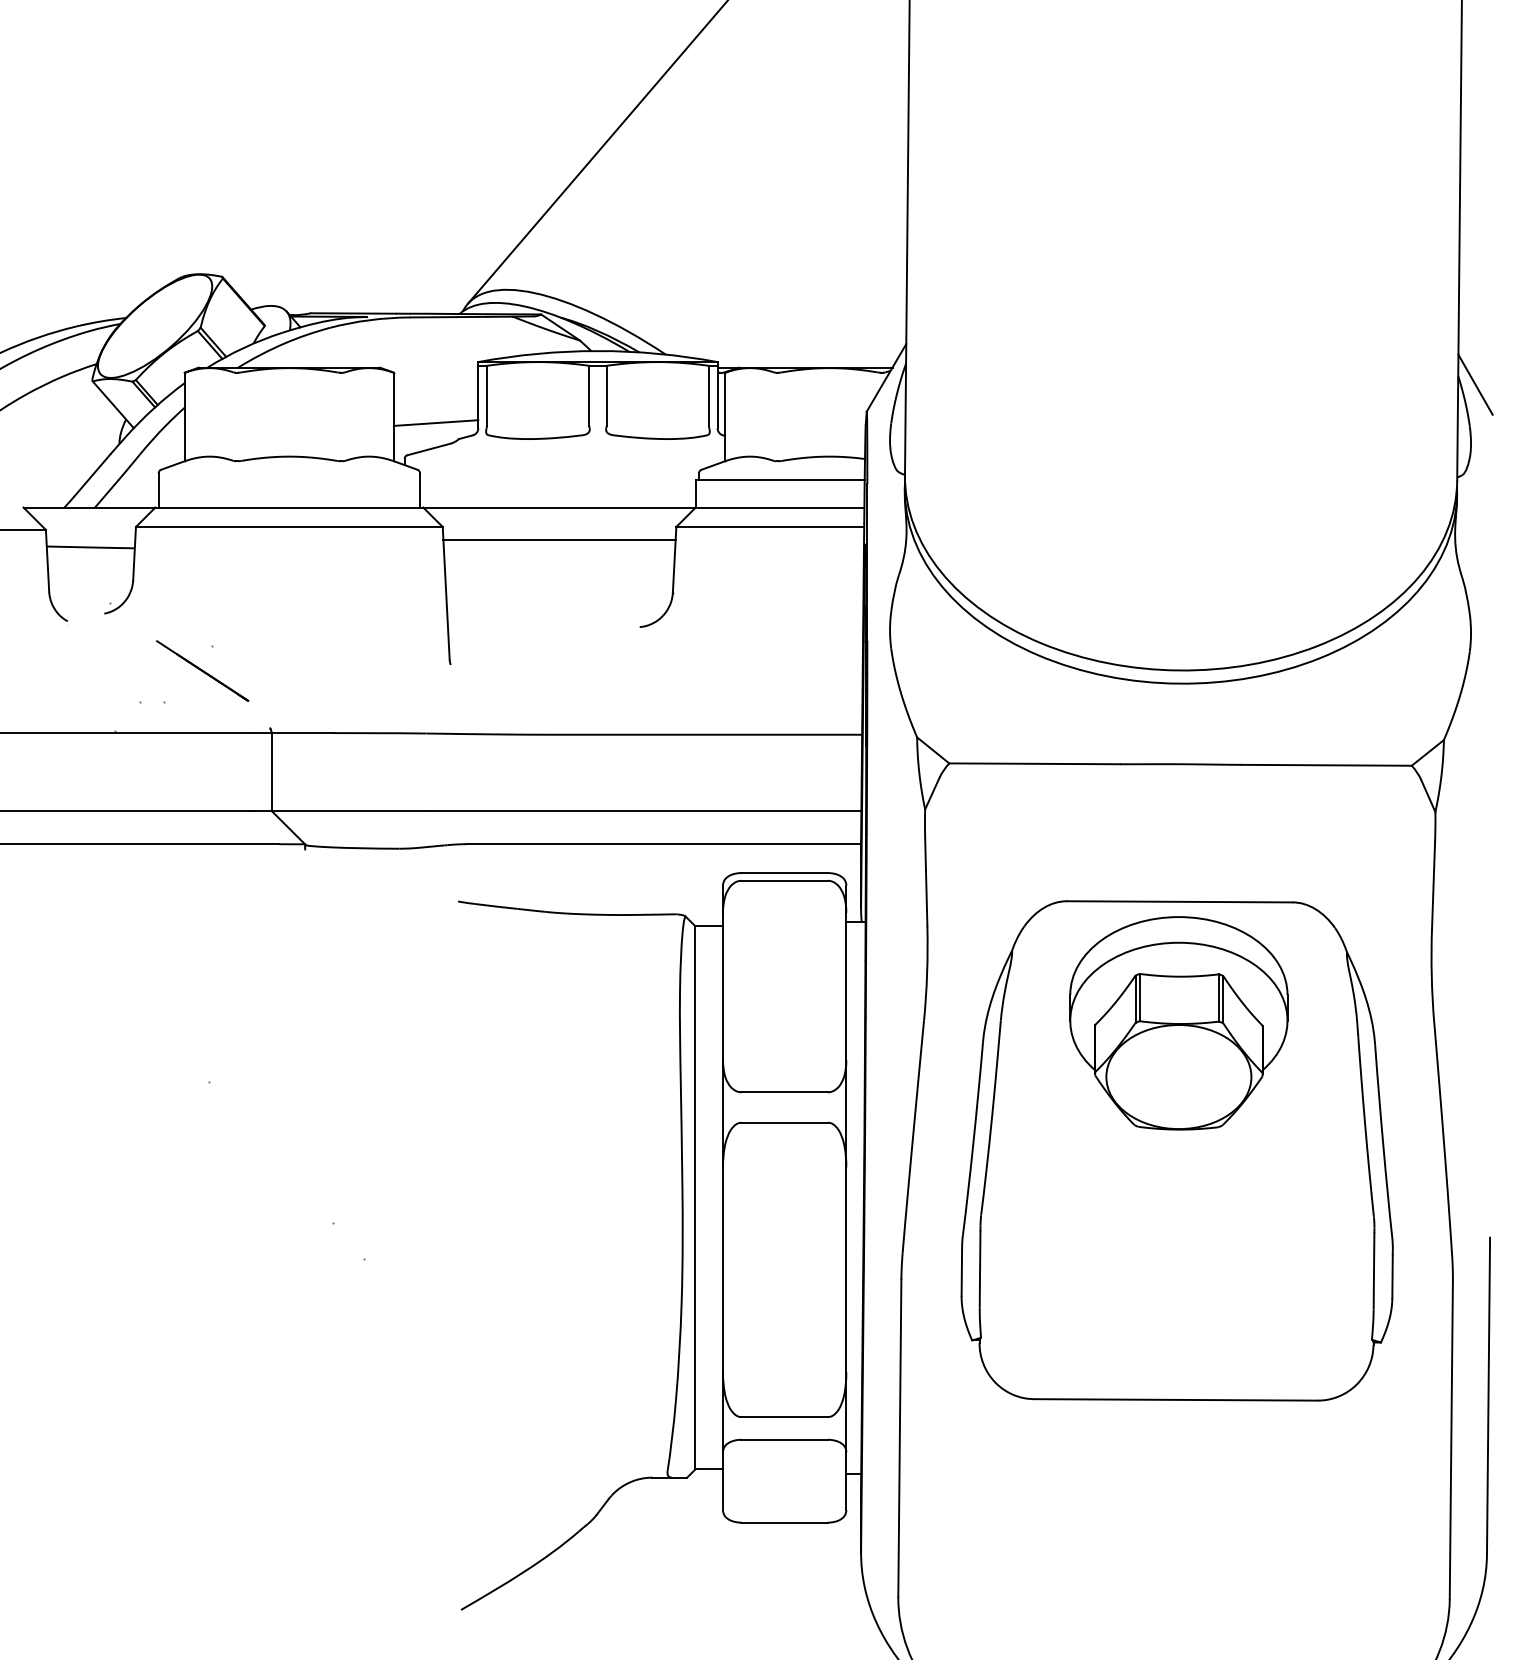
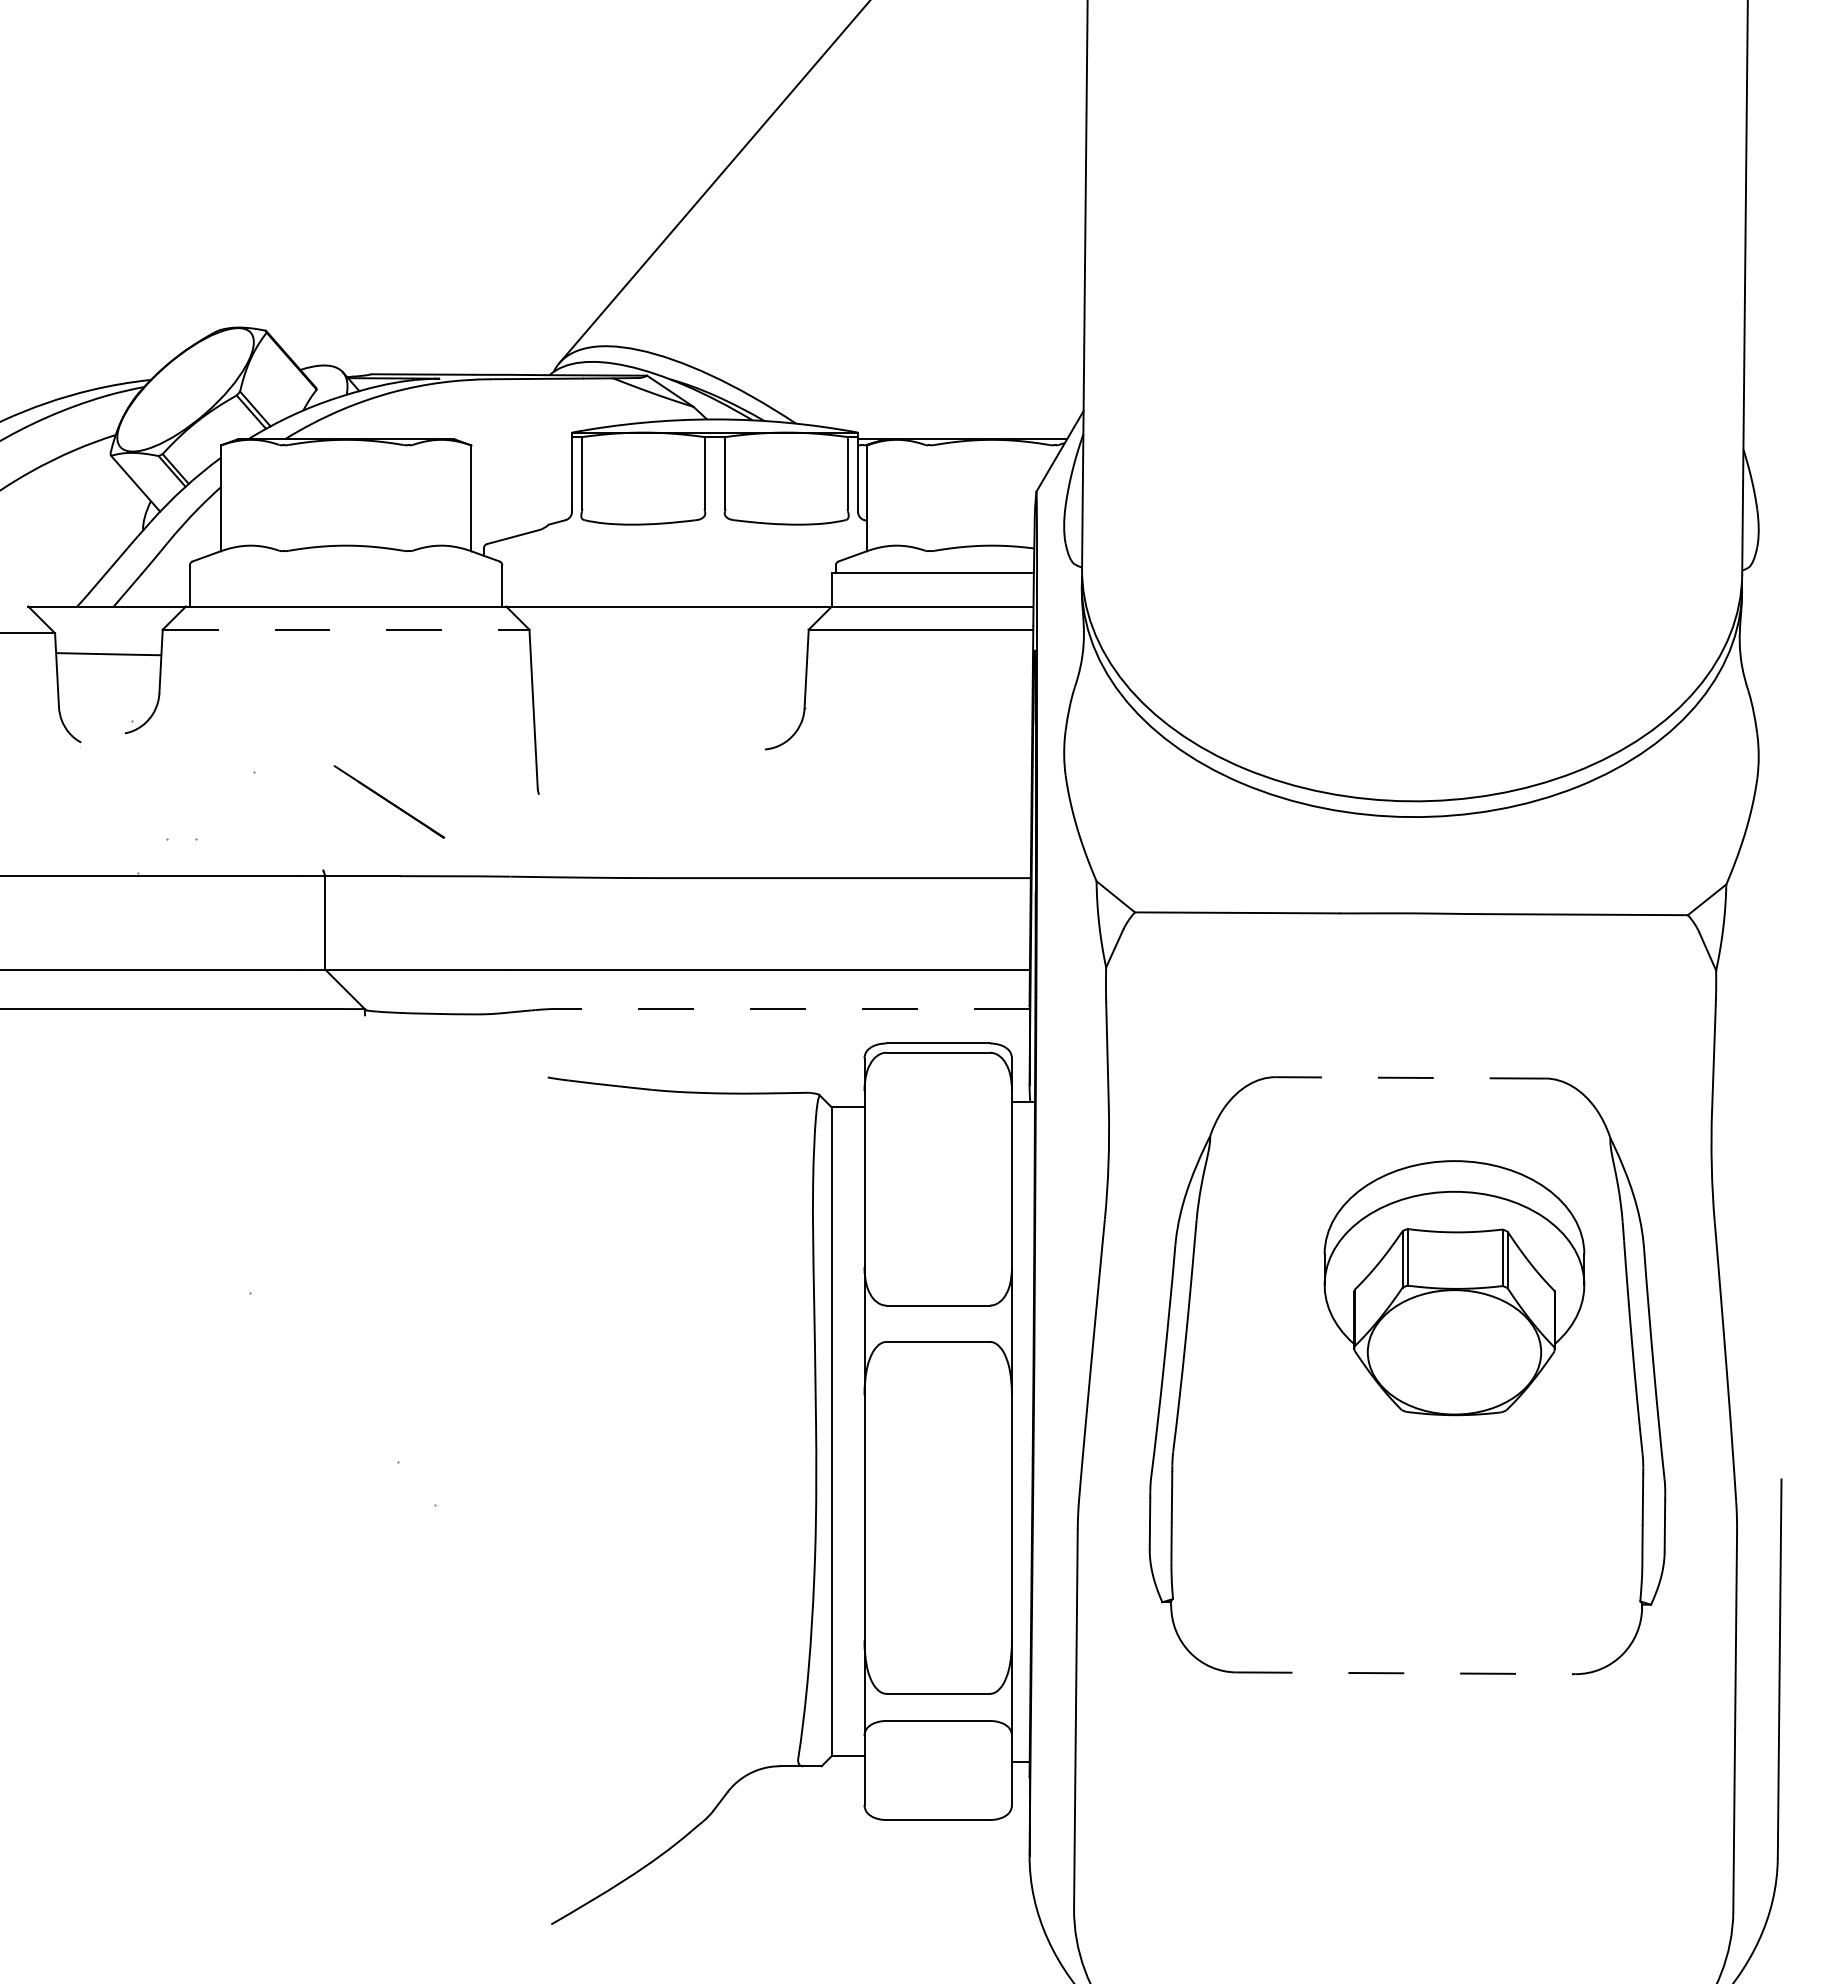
line: (1475, 384) -> (1763, 459), removed
line: (436, 423) -> (521, 505), removed
line: (289, 526) -> (346, 629), solid -> dashed
line: (559, 539) -> (668, 644), removed
line: (202, 670) -> (389, 801), moved
line: (662, 843) -> (792, 1008), solid -> dashed
line: (1179, 901) -> (1410, 1077), solid -> dashed
part: (1178, 1023) -> (1454, 1288), moved
line: (1176, 1400) -> (1406, 1673), solid -> dashed

